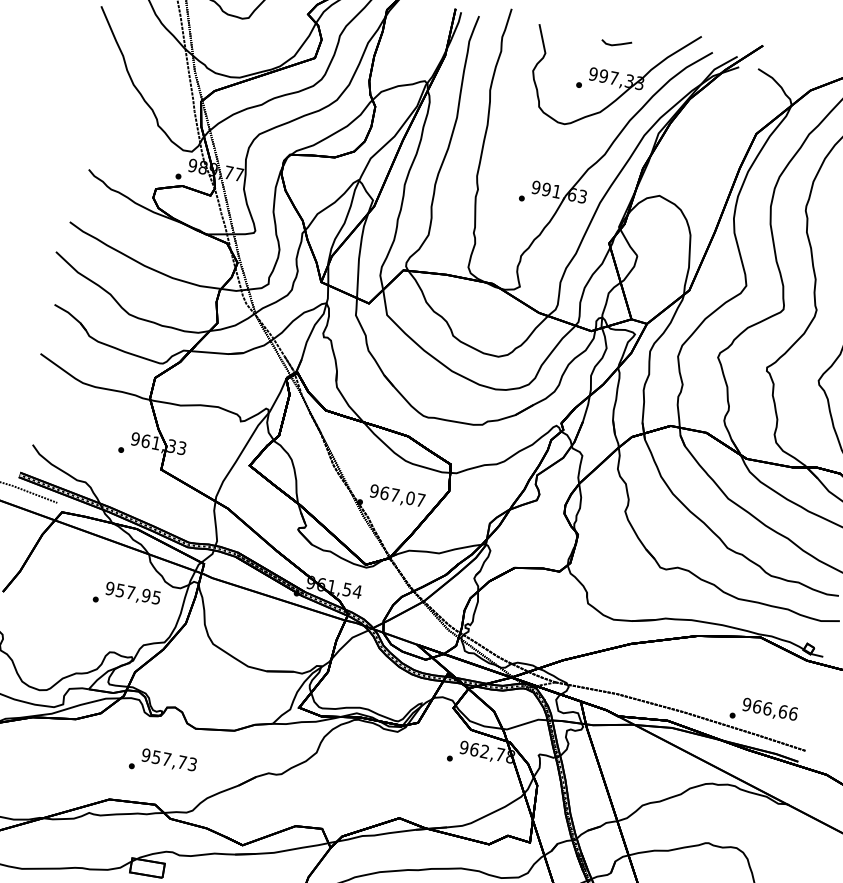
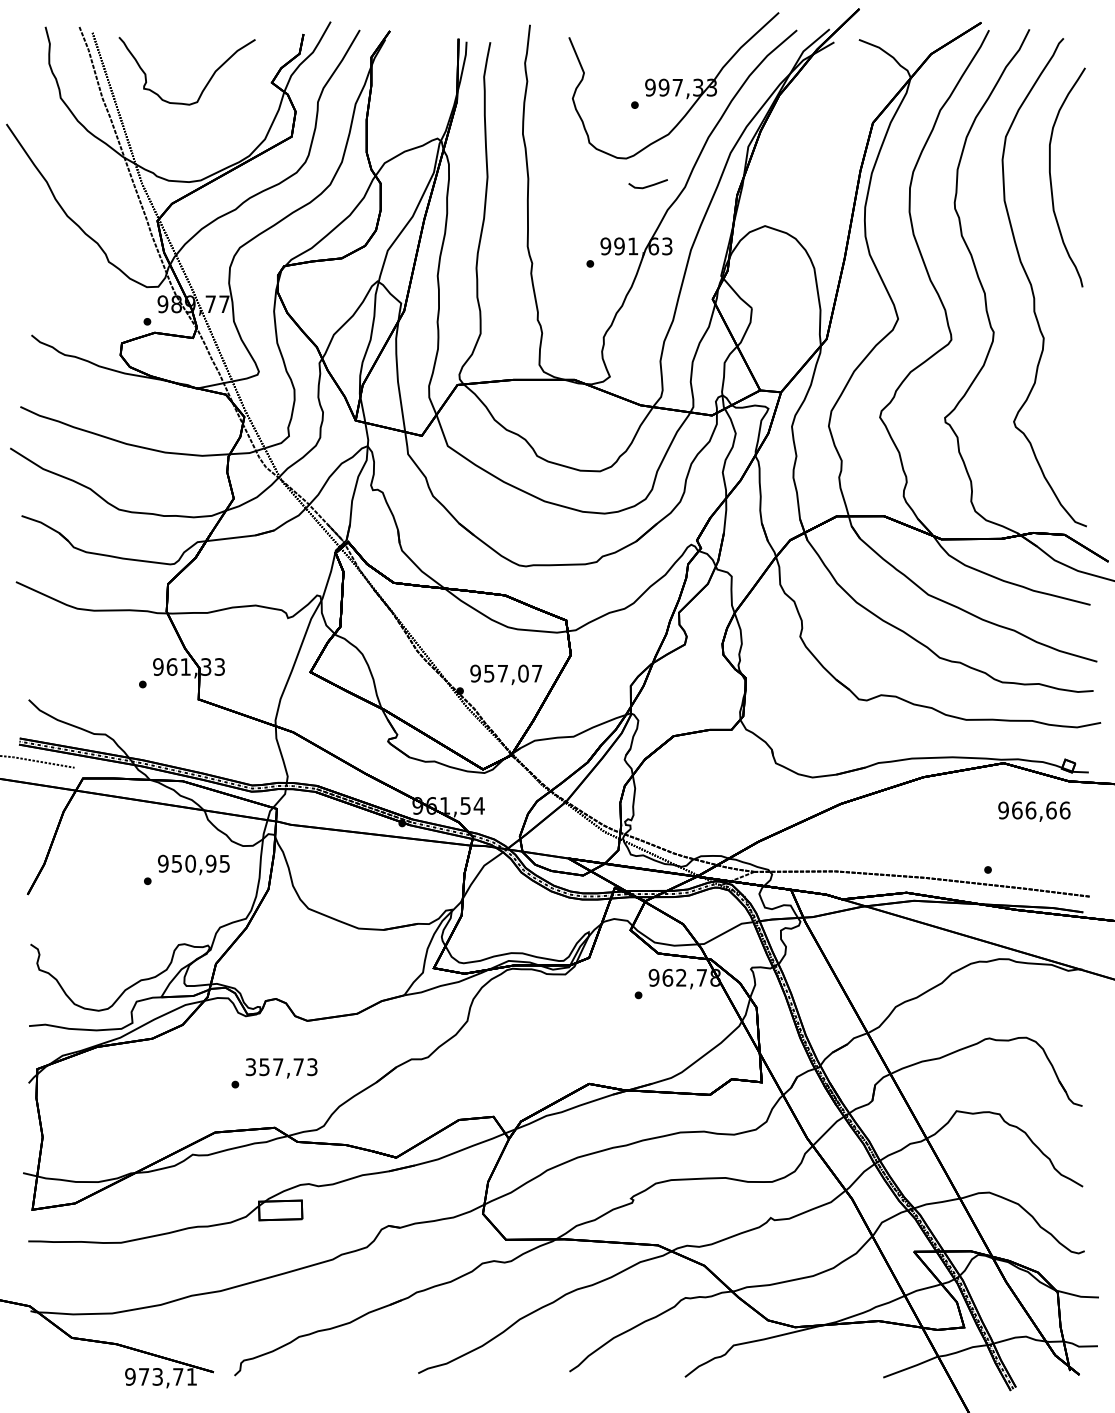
line: (615, 43) -> (647, 185), moved
text: (384, 493) -> (489, 673), 967,07 -> 957,07
text: (130, 592) -> (190, 863), 957,95 -> 950,95
text: (770, 710) -> (1034, 811), moved
text: (145, 754) -> (250, 1066), 957,73 -> 357,73

